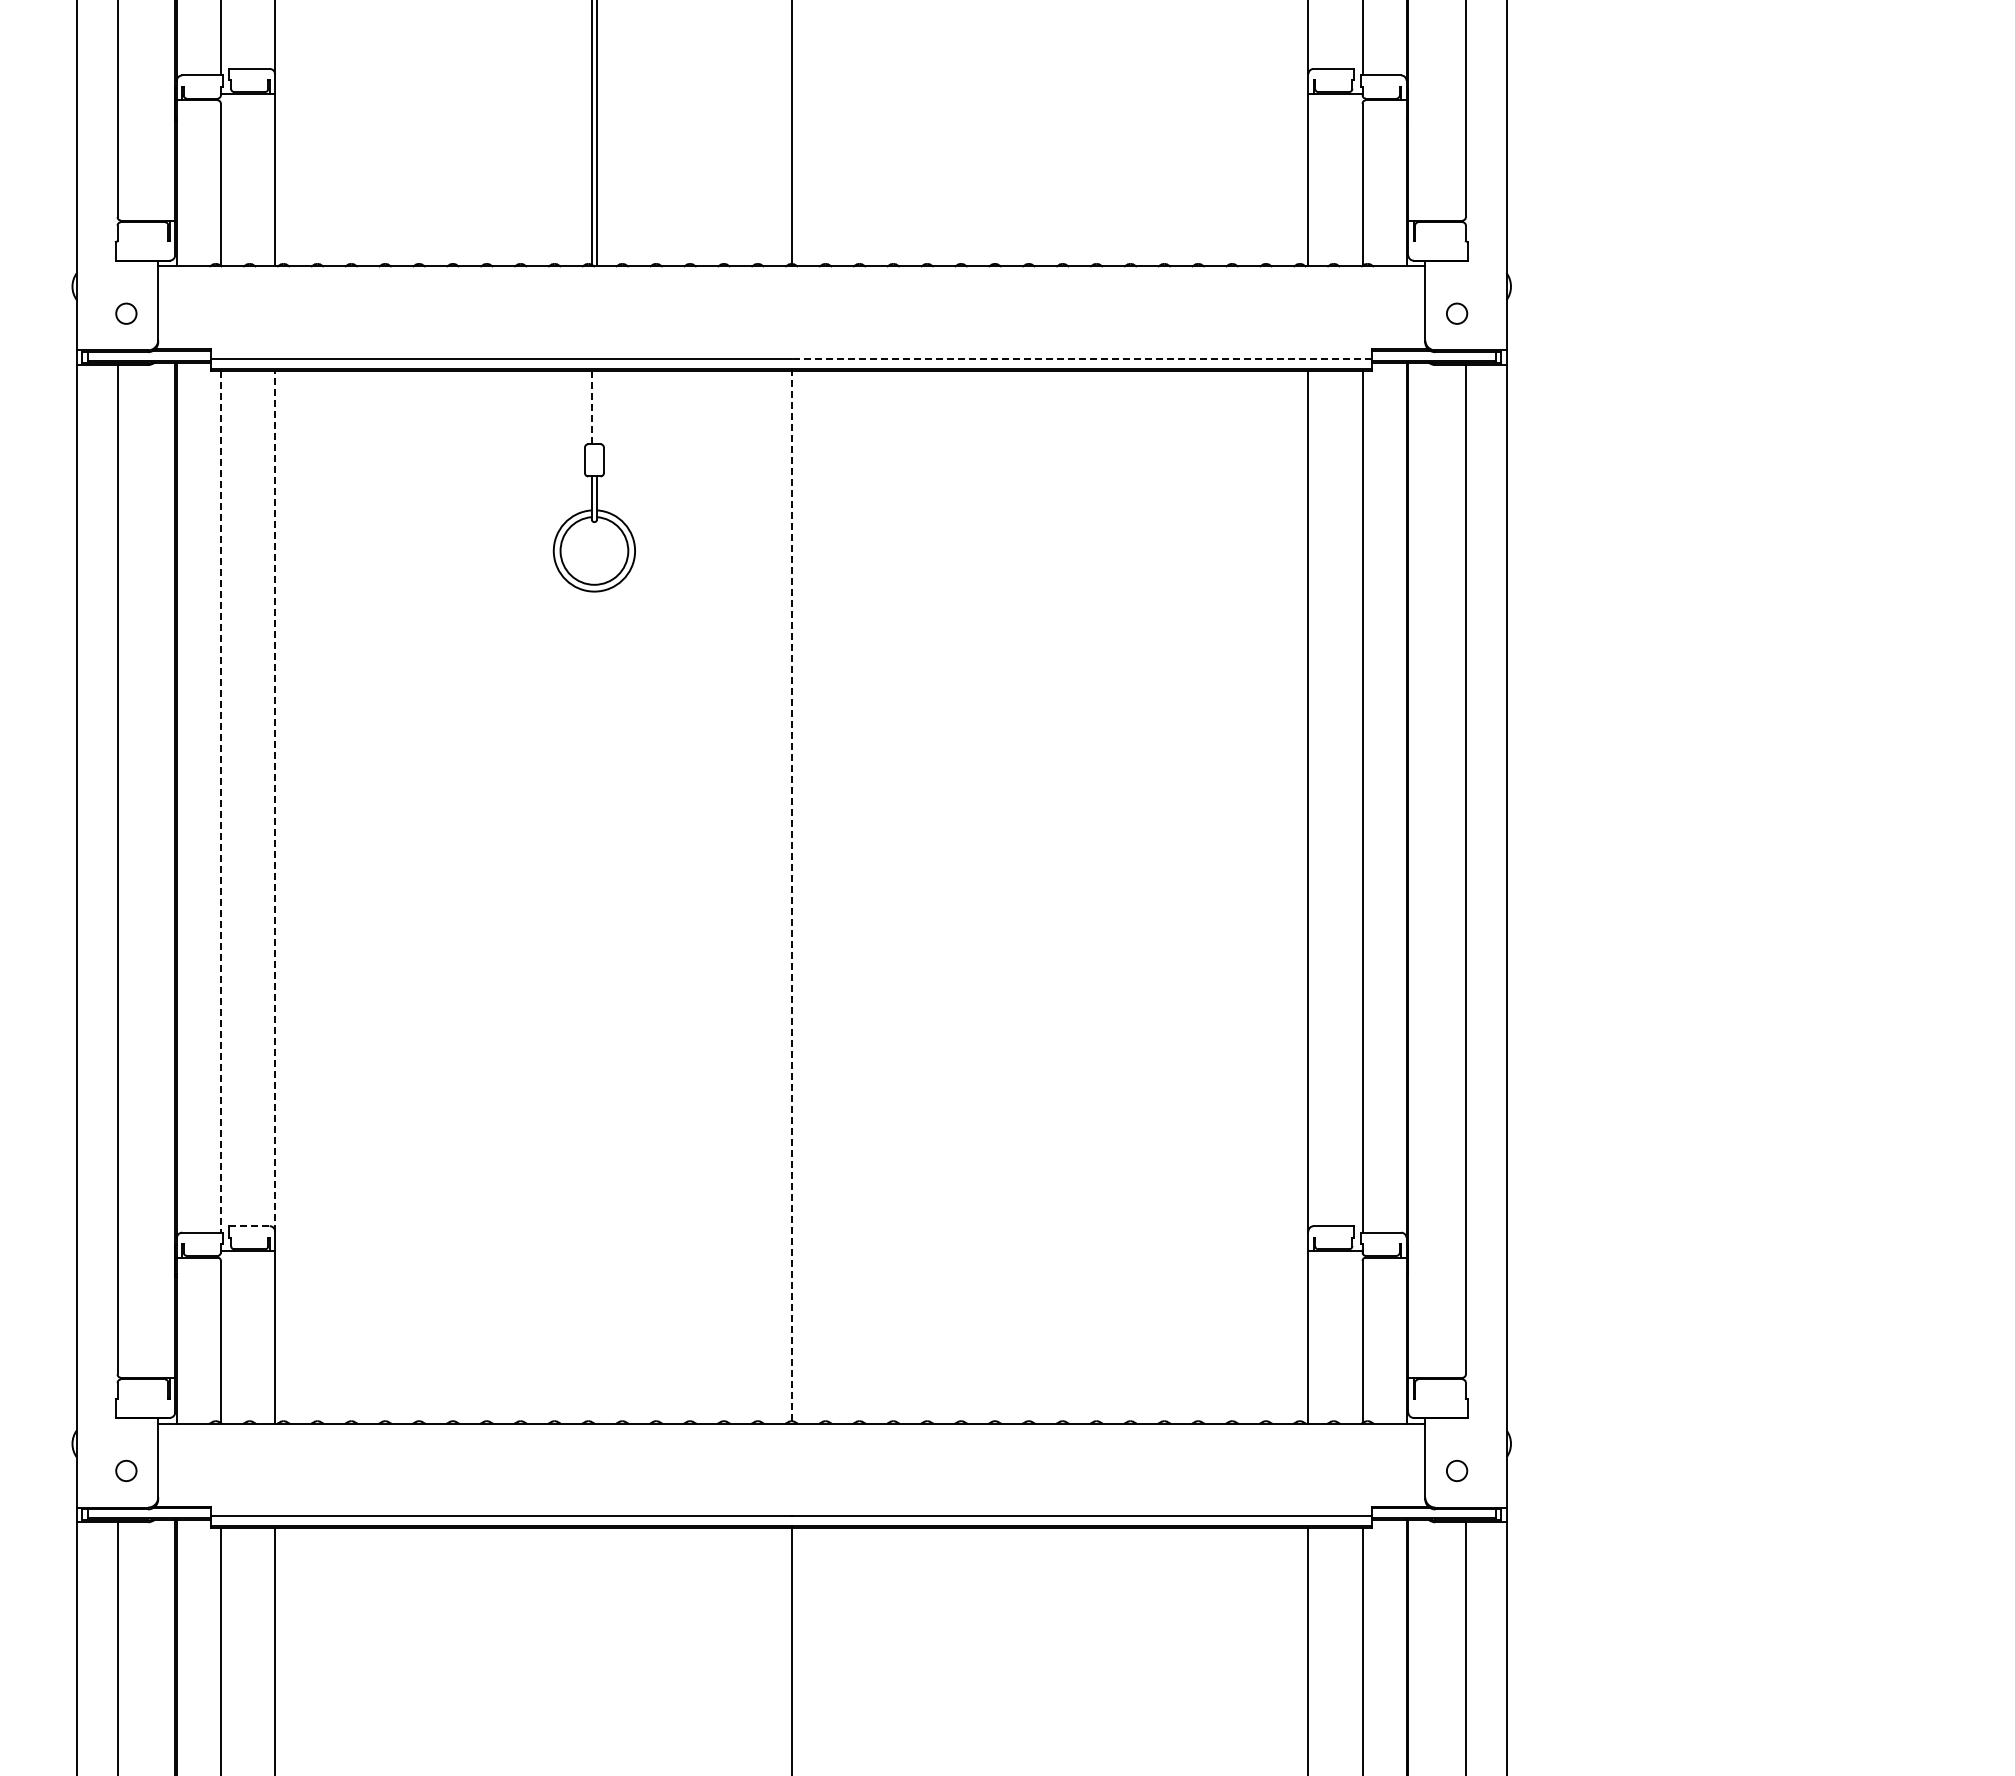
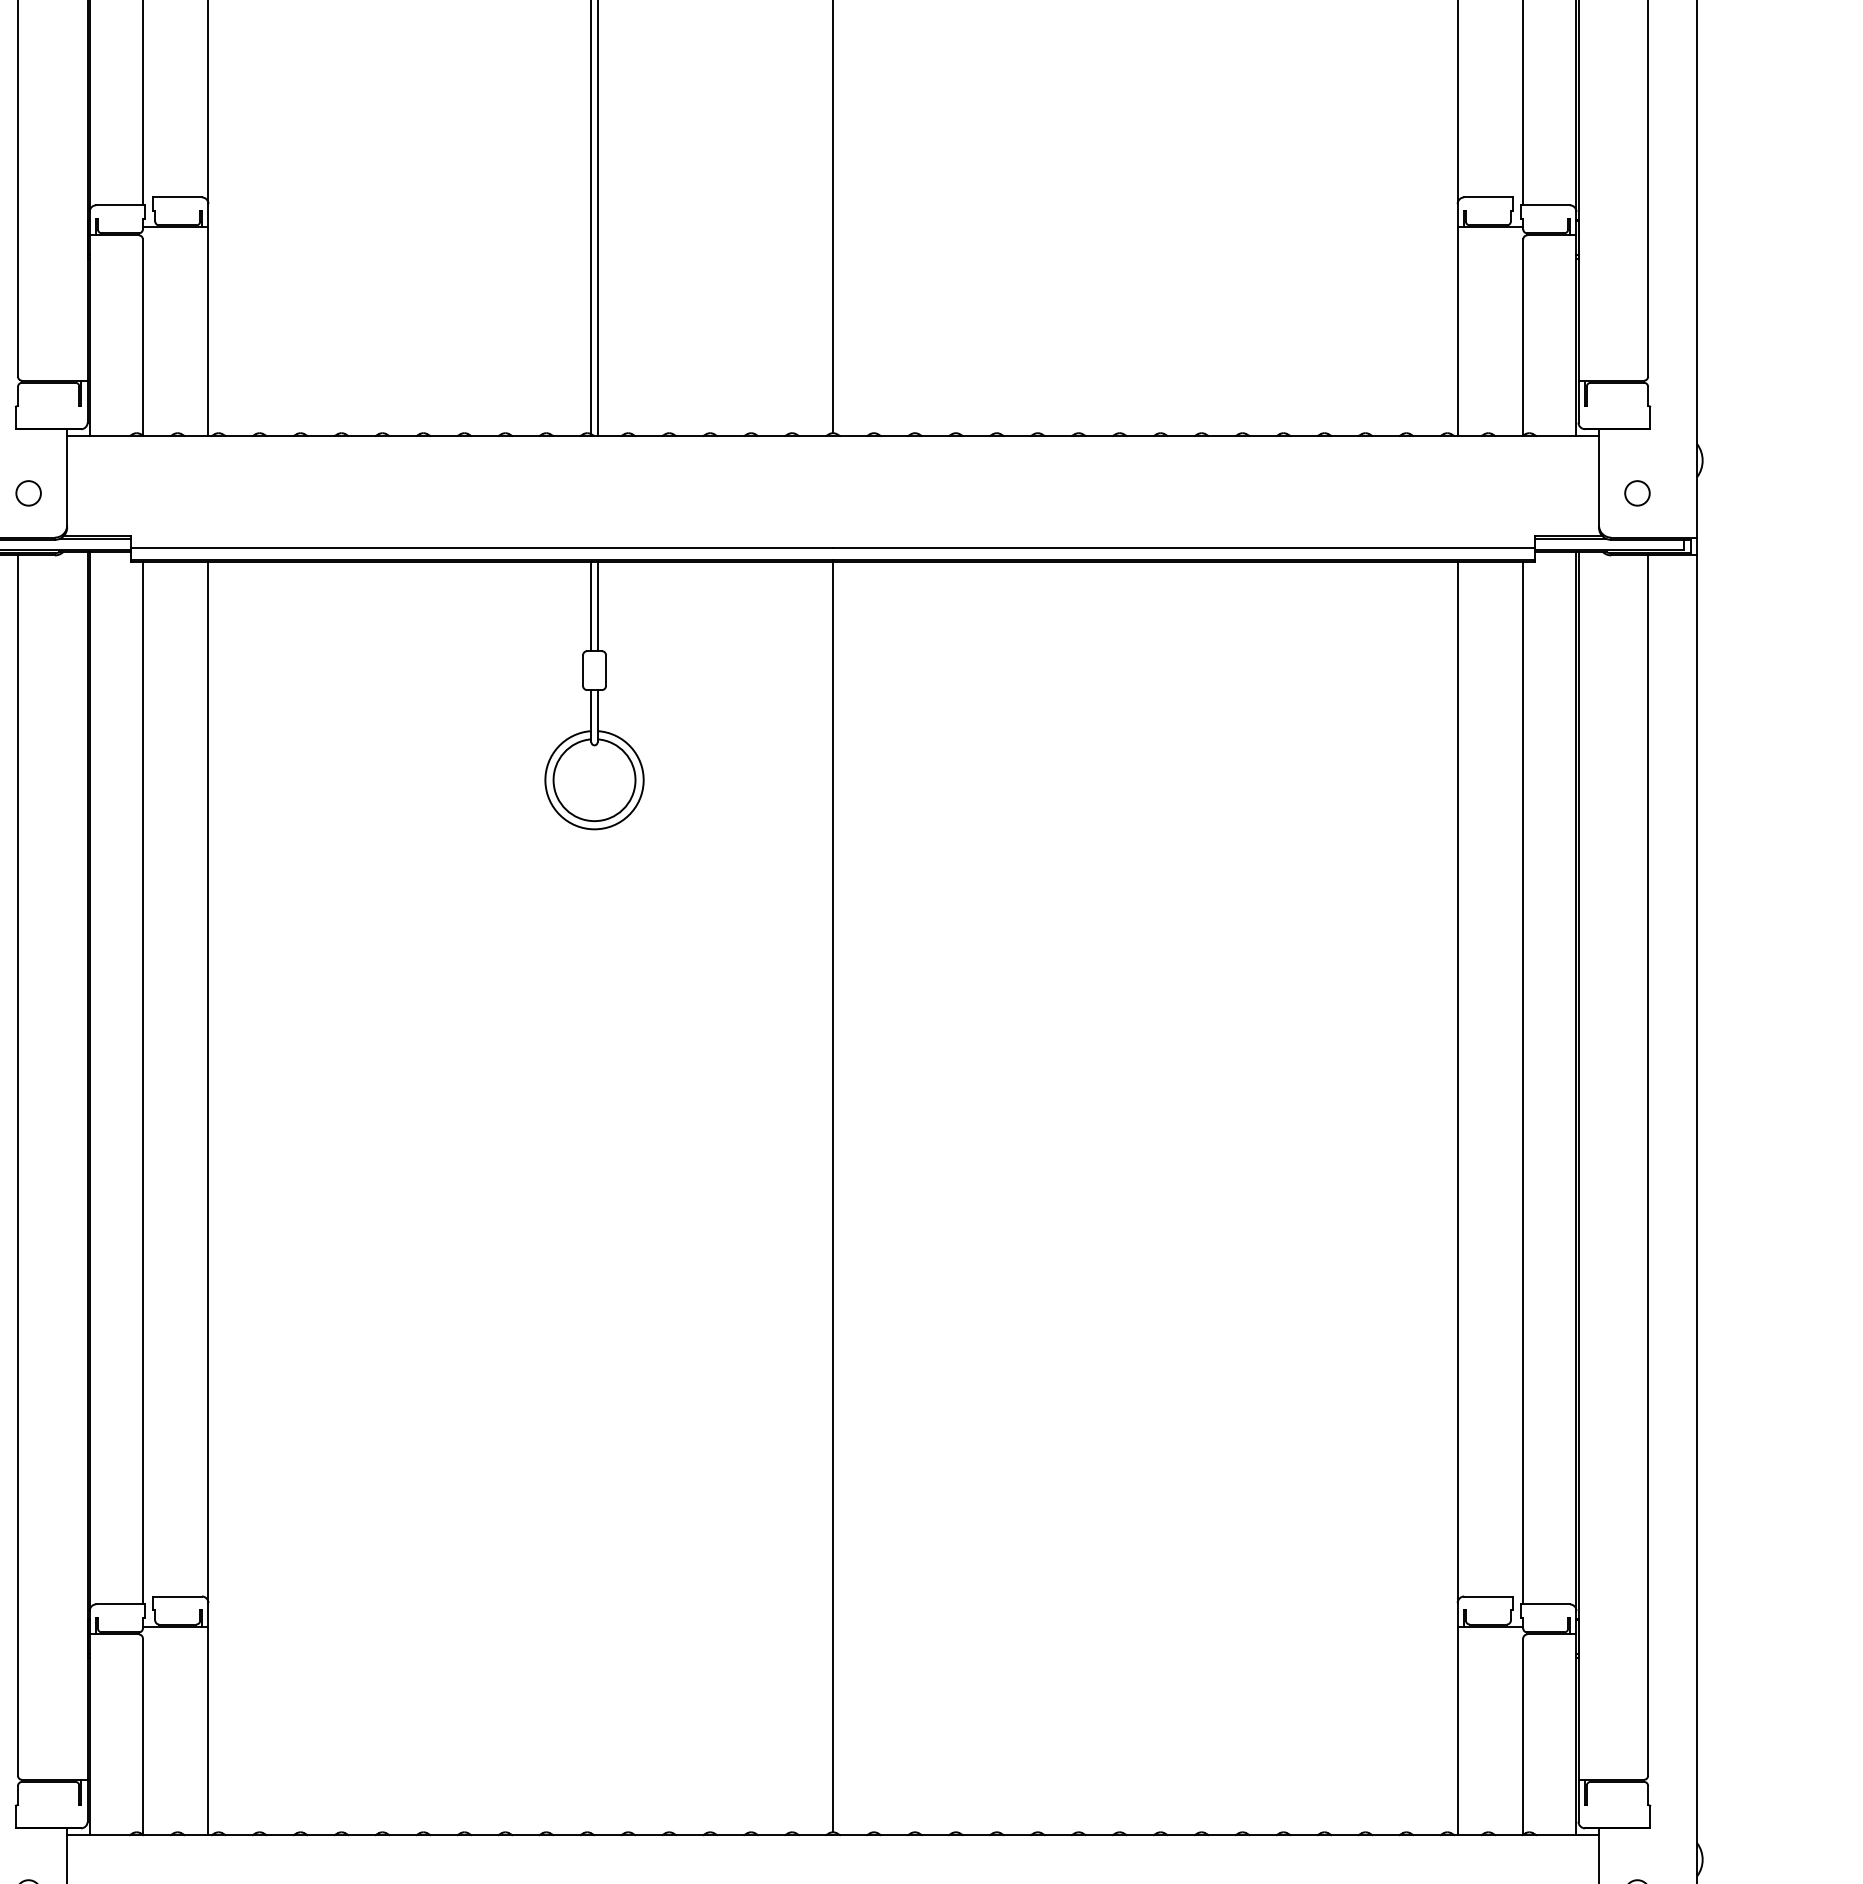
line: (1081, 359) -> (1183, 548), dashed -> solid
line: (591, 407) -> (590, 606), dashed -> solid
line: (596, 407) -> (597, 606), added
line: (275, 801) -> (208, 1083), dashed -> solid
line: (220, 802) -> (142, 1084), dashed -> solid
line: (791, 895) -> (832, 1196), dashed -> solid
line: (250, 1226) -> (178, 1596), dashed -> solid

